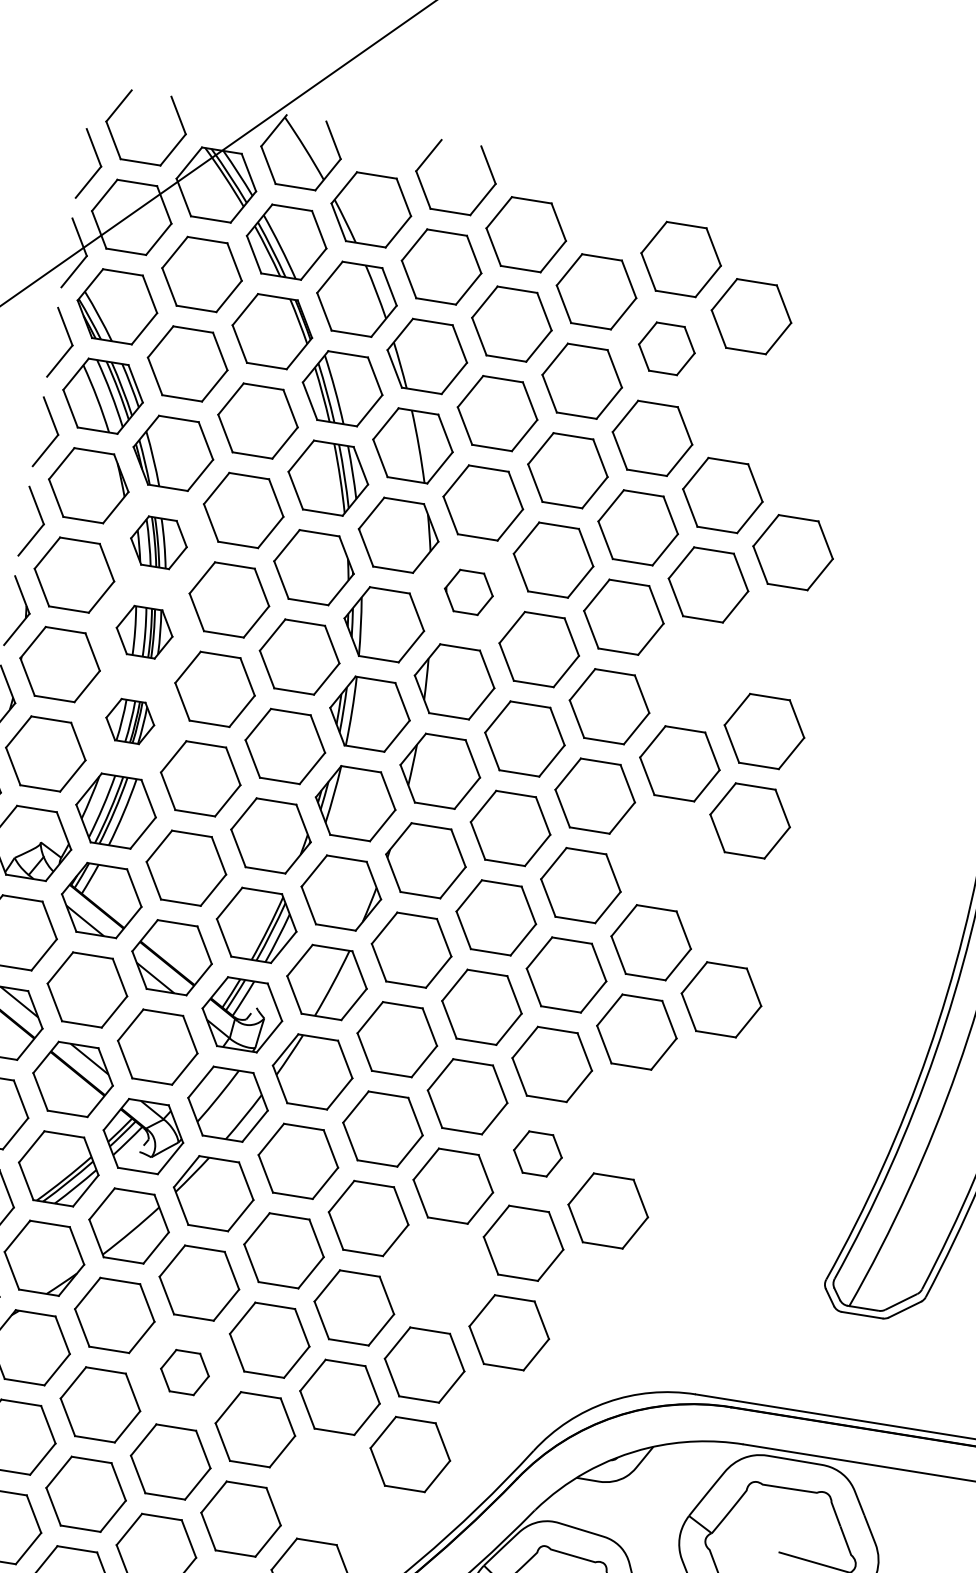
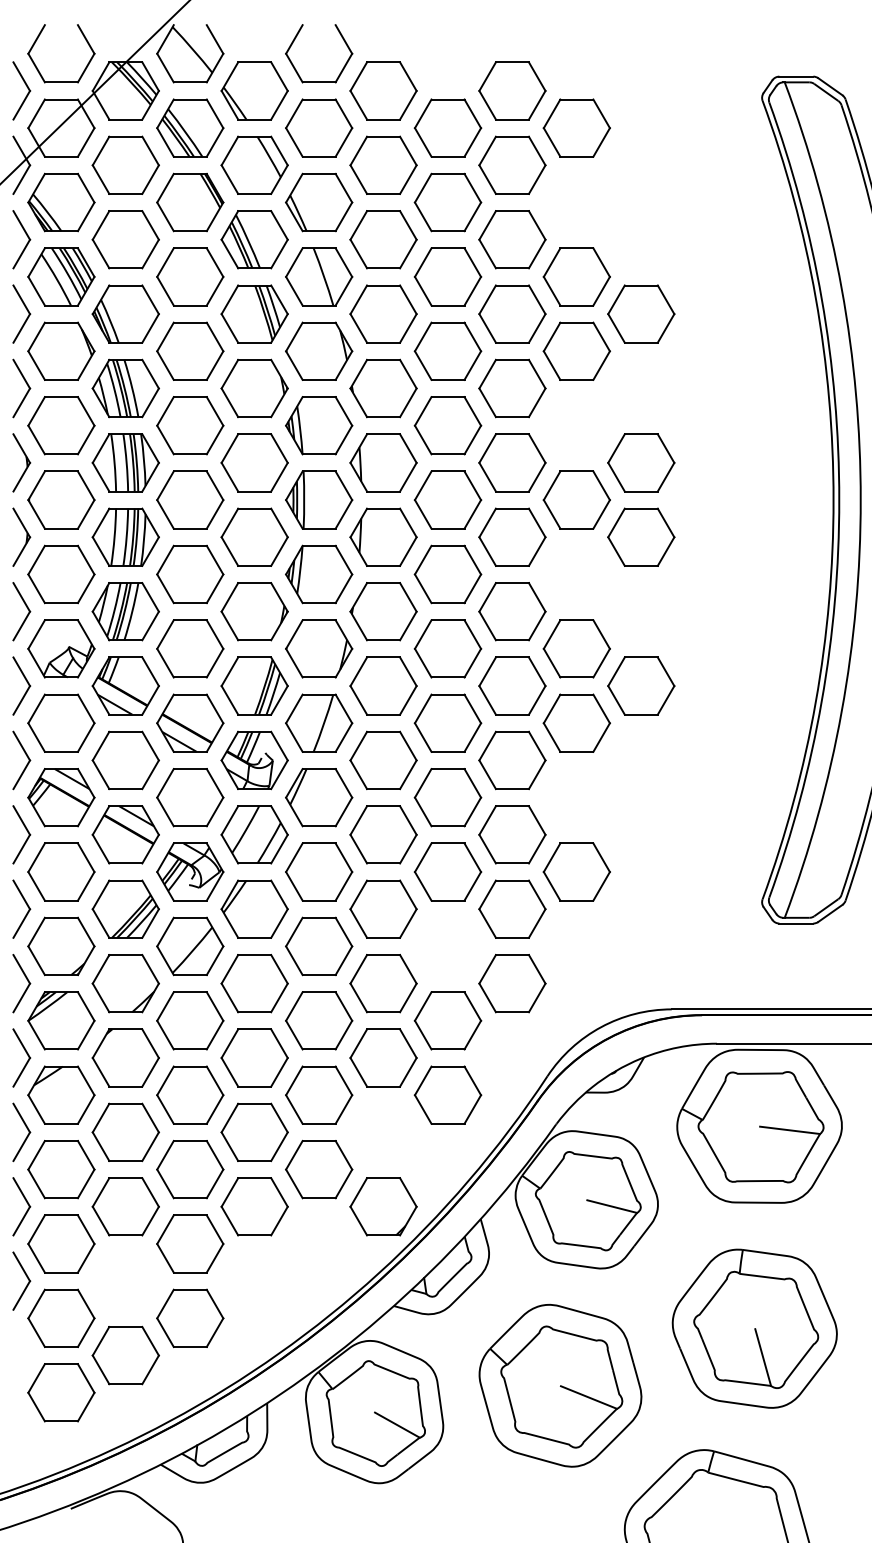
part: (667, 347) -> (512, 164), size x1.43
part: (158, 542) -> (125, 388), size x1.43
part: (468, 592) -> (383, 388), size x1.67
part: (144, 631) -> (125, 462), size x1.43
part: (130, 720) -> (125, 536), size x1.67
part: (538, 1153) -> (512, 834), size x1.67
part: (184, 1371) -> (254, 1057), size x1.67

